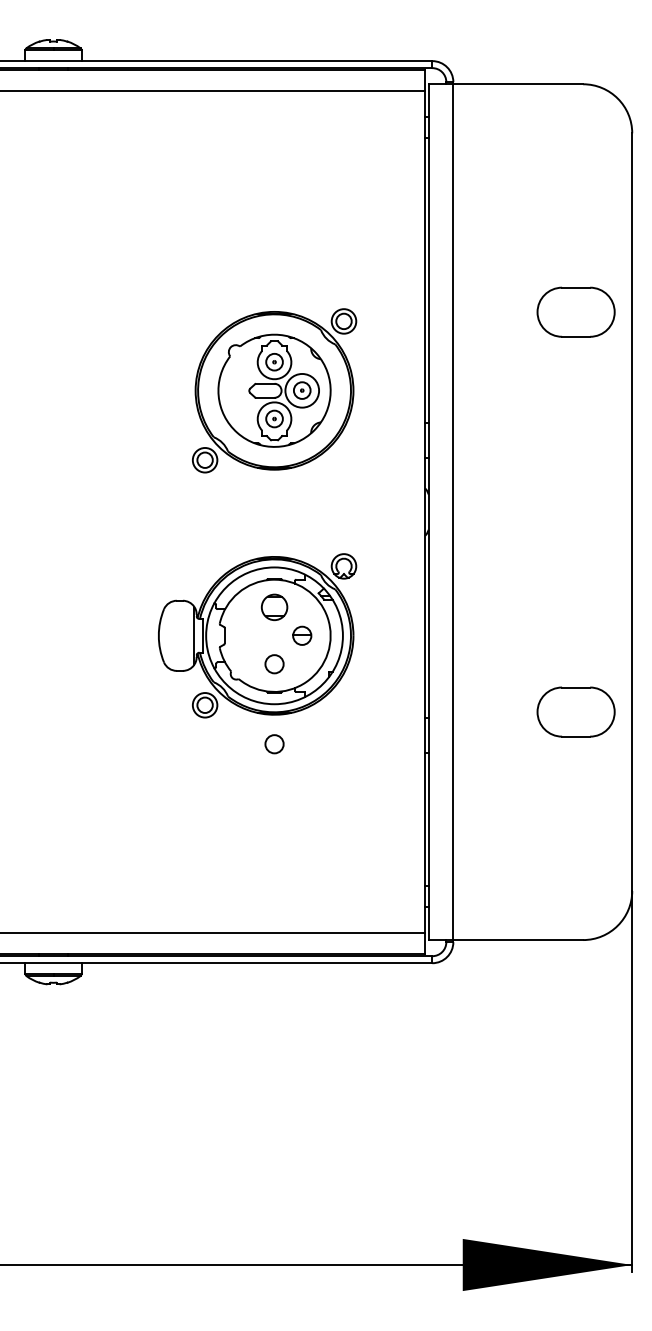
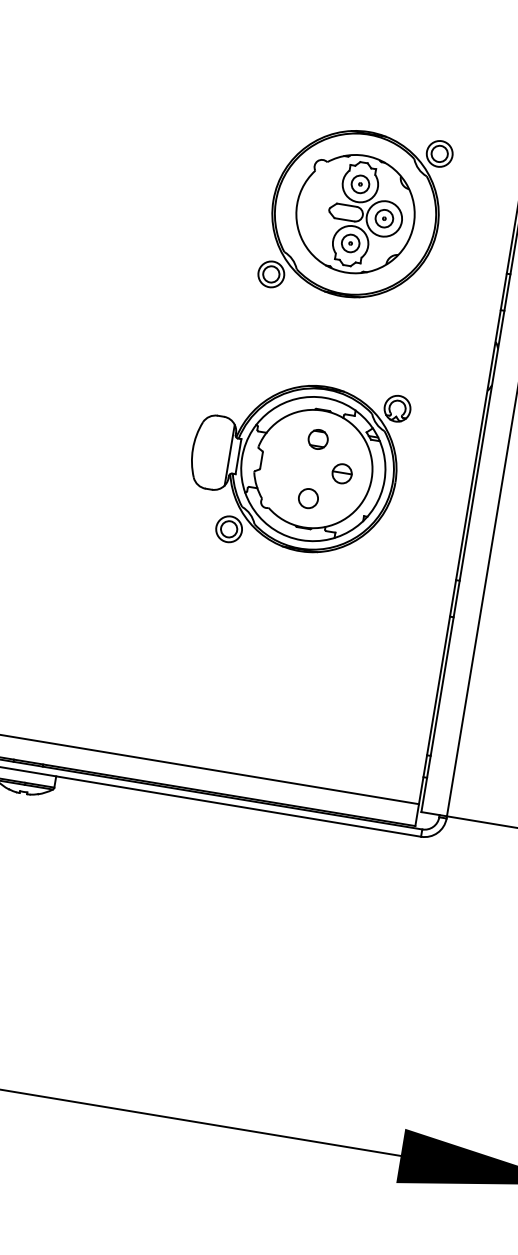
circle: (274, 607) -> (318, 439), size x0.71
circle: (274, 744) -> (294, 582), removed

